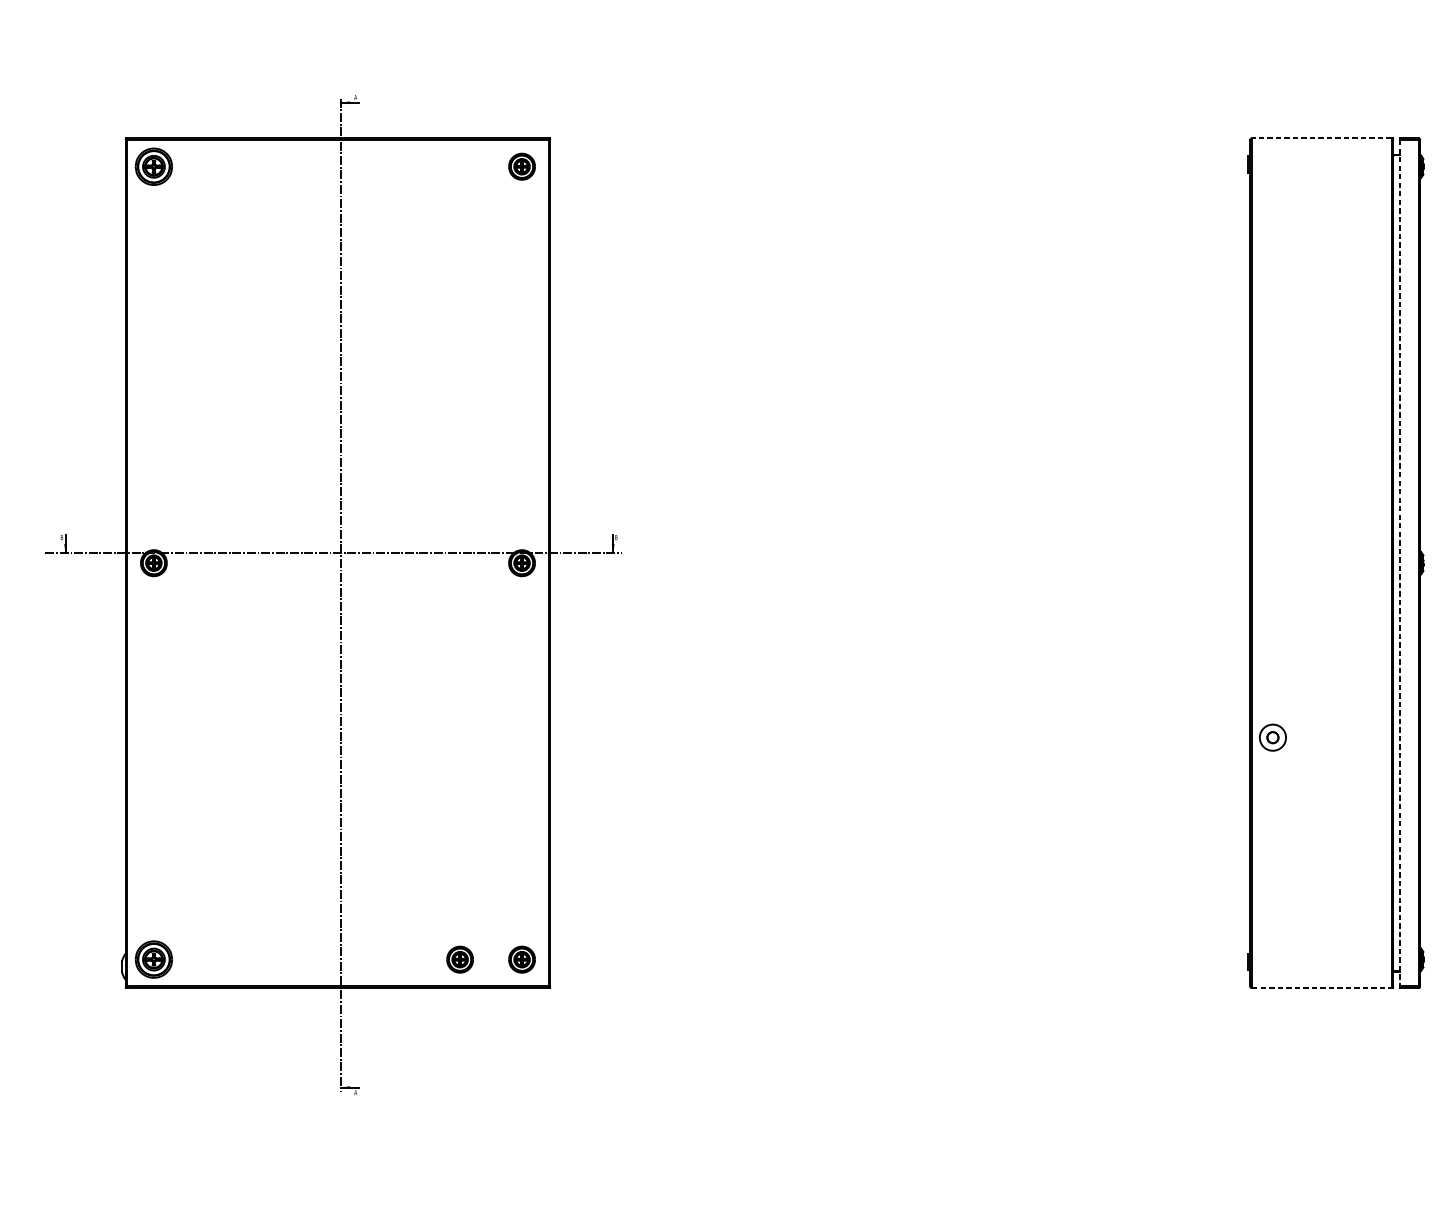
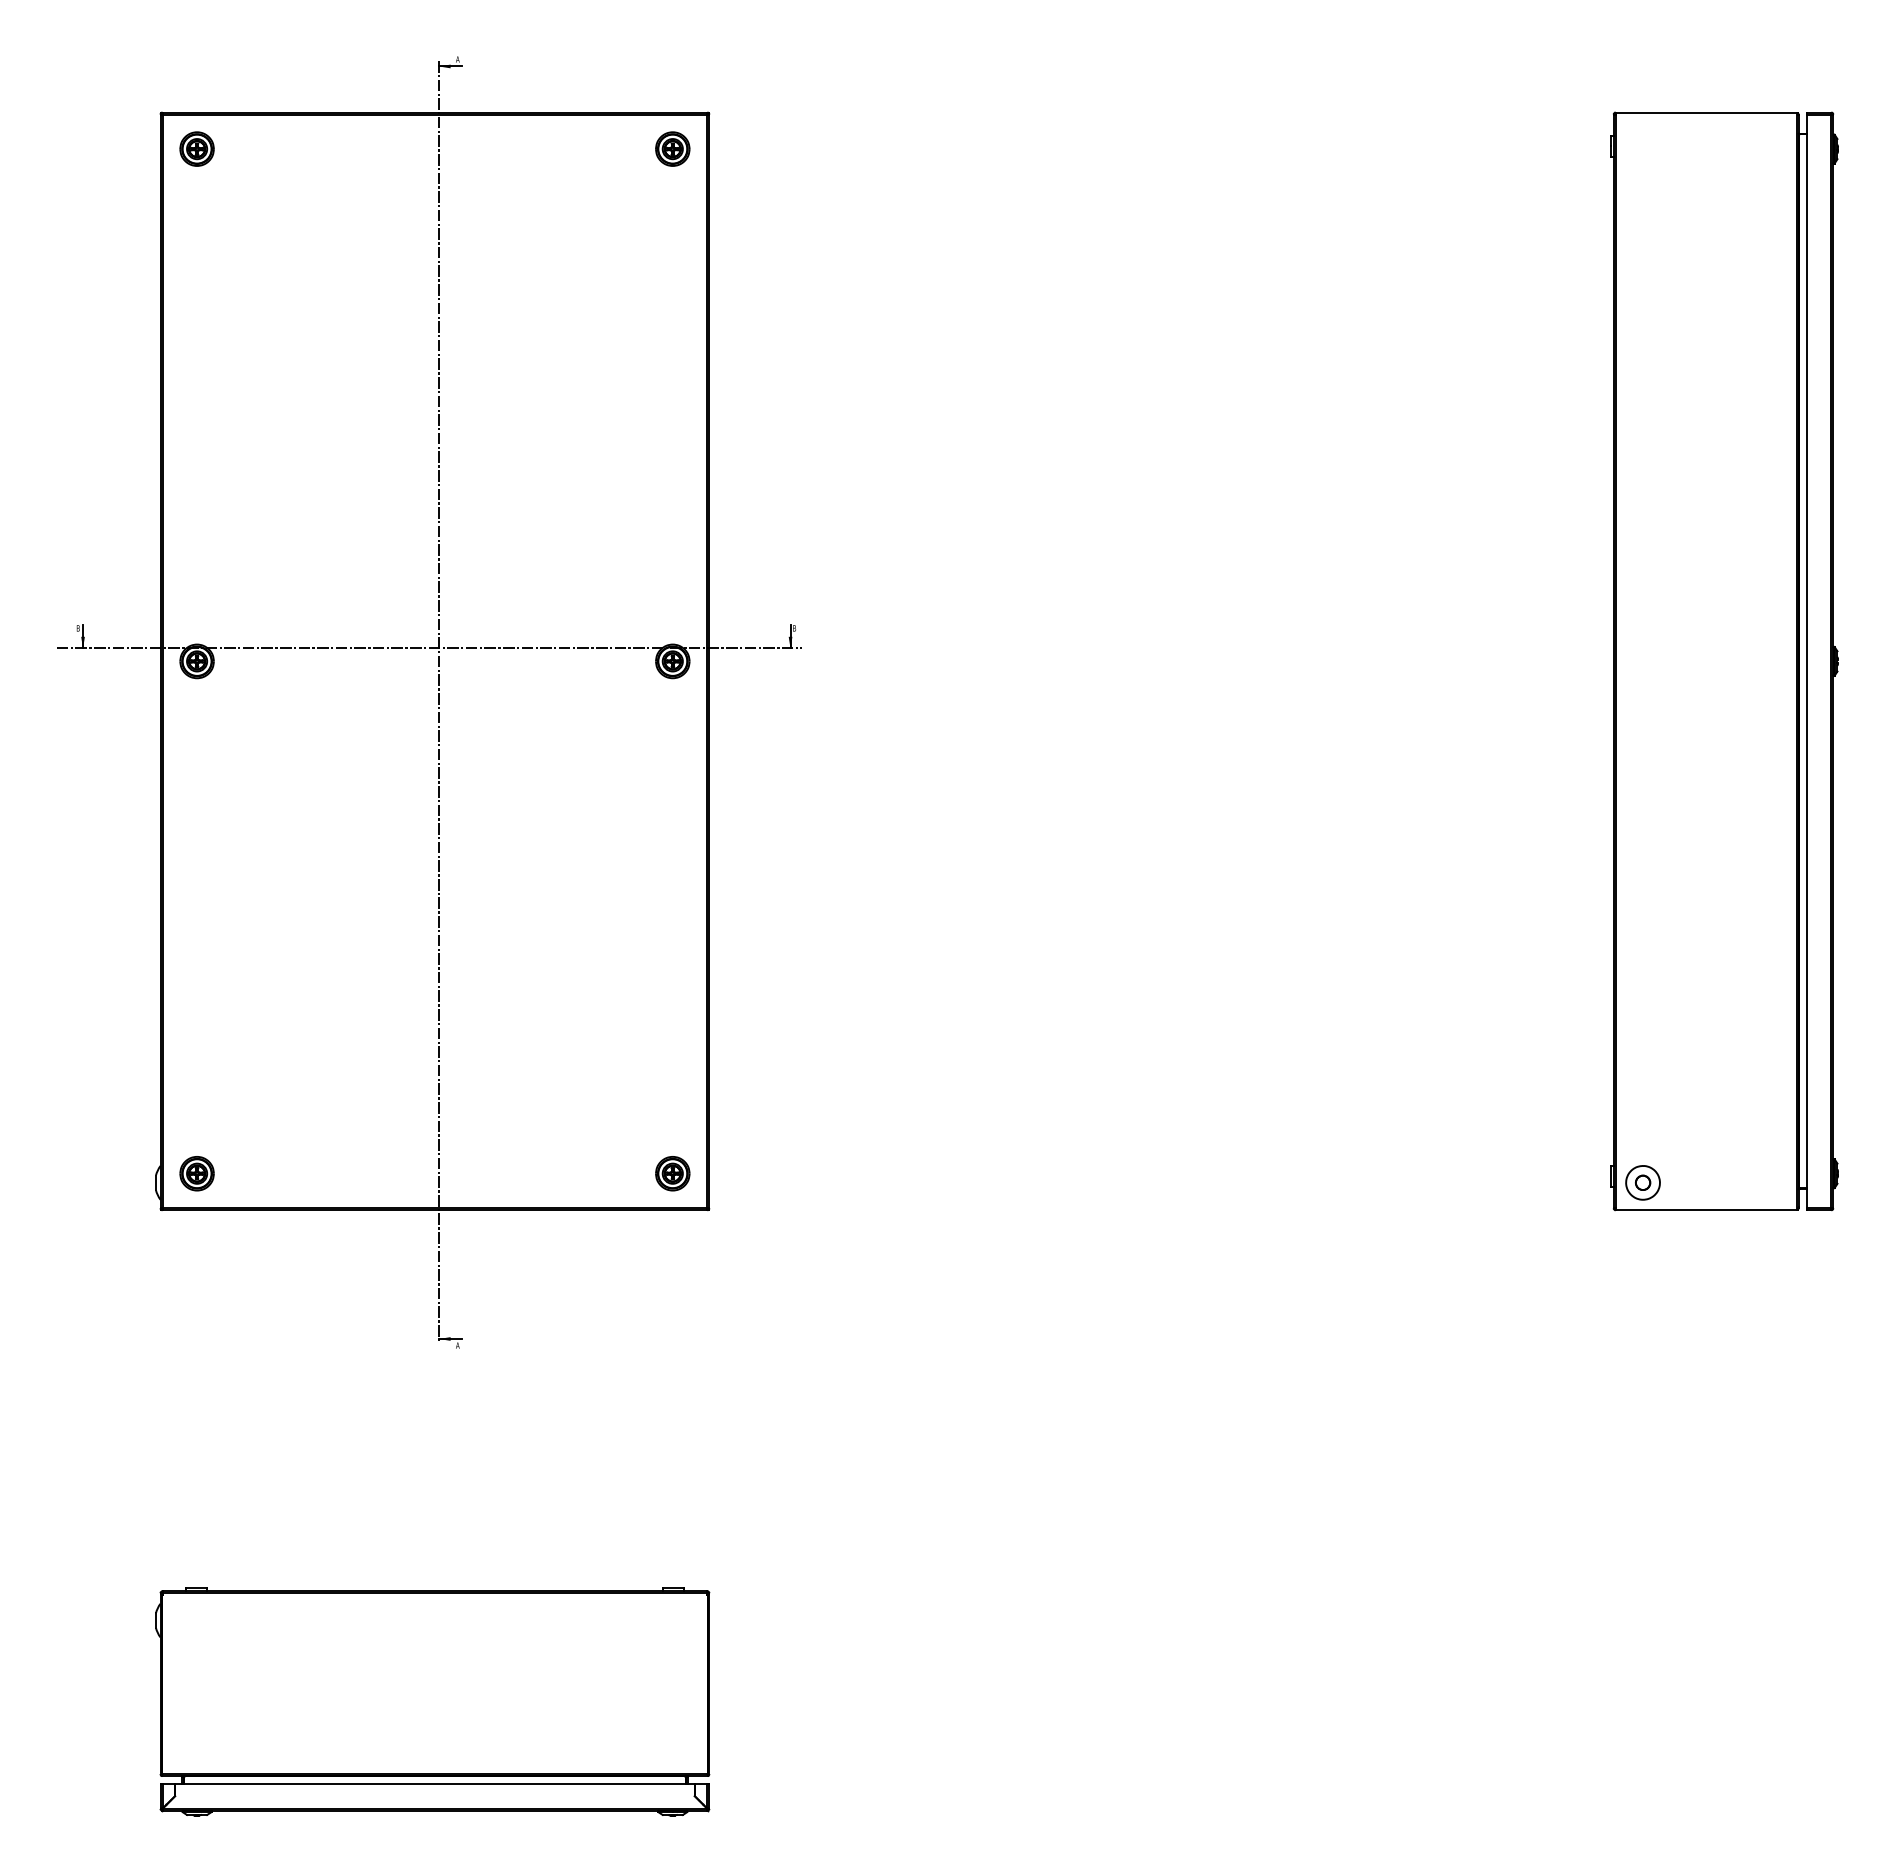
line: (1321, 138) -> (1705, 112), dashed -> solid
part: (153, 166) -> (196, 148), size x0.71
line: (1399, 563) -> (1806, 661), dashed -> solid
part: (1272, 737) -> (1642, 1182), moved
part: (153, 959) -> (196, 1173), size x0.71
part: (459, 959) -> (592, 1173), removed
line: (1322, 988) -> (1706, 1210), dashed -> solid

